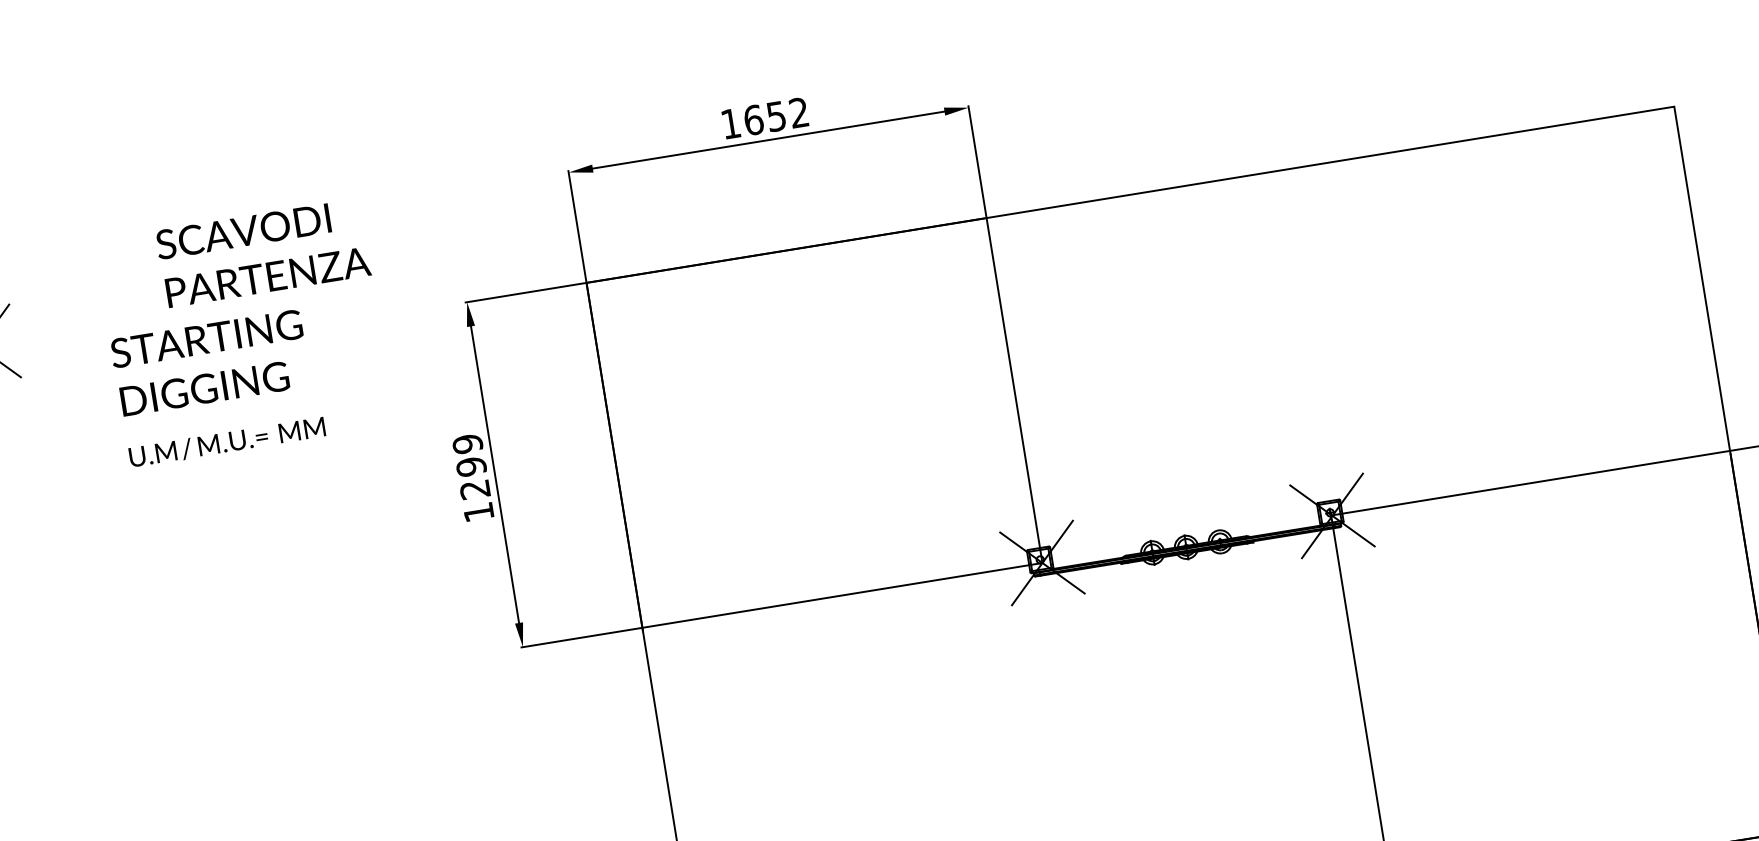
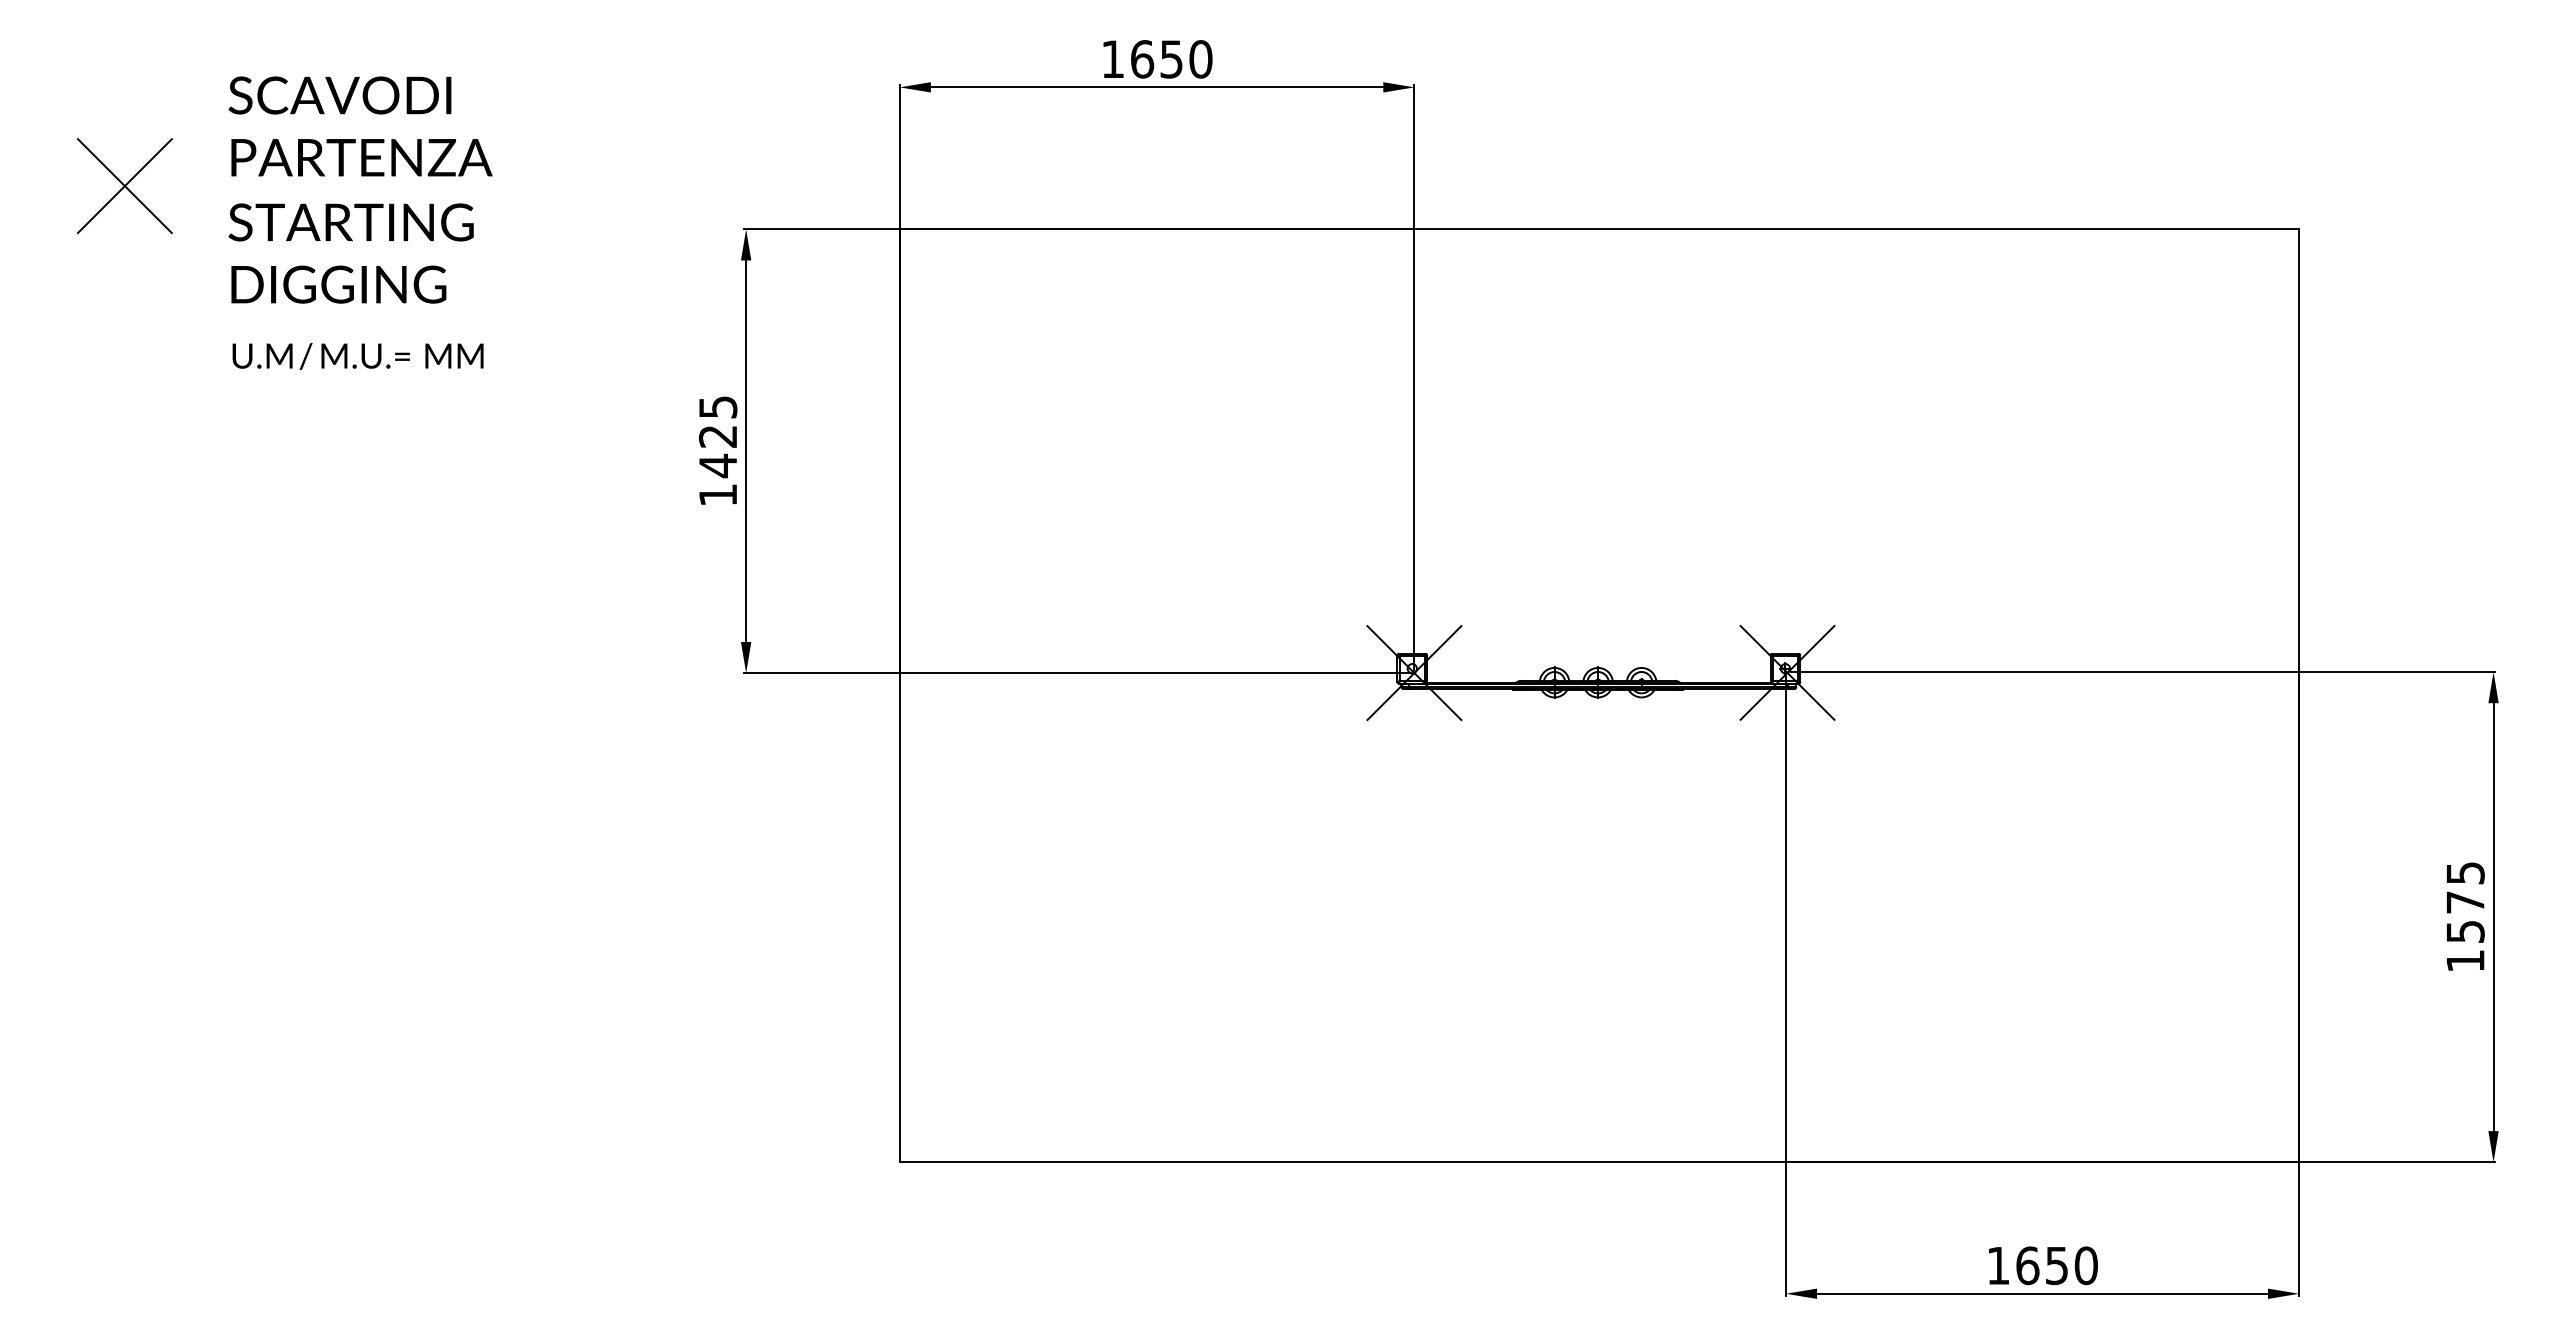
text: (798, 112) -> (1200, 59), 1652 -> 1650
text: (263, 253) -> (360, 126), moved
text: (210, 363) -> (350, 253), moved
text: (226, 442) -> (357, 356), moved
text: (470, 466) -> (717, 436), 1299 -> 1425

